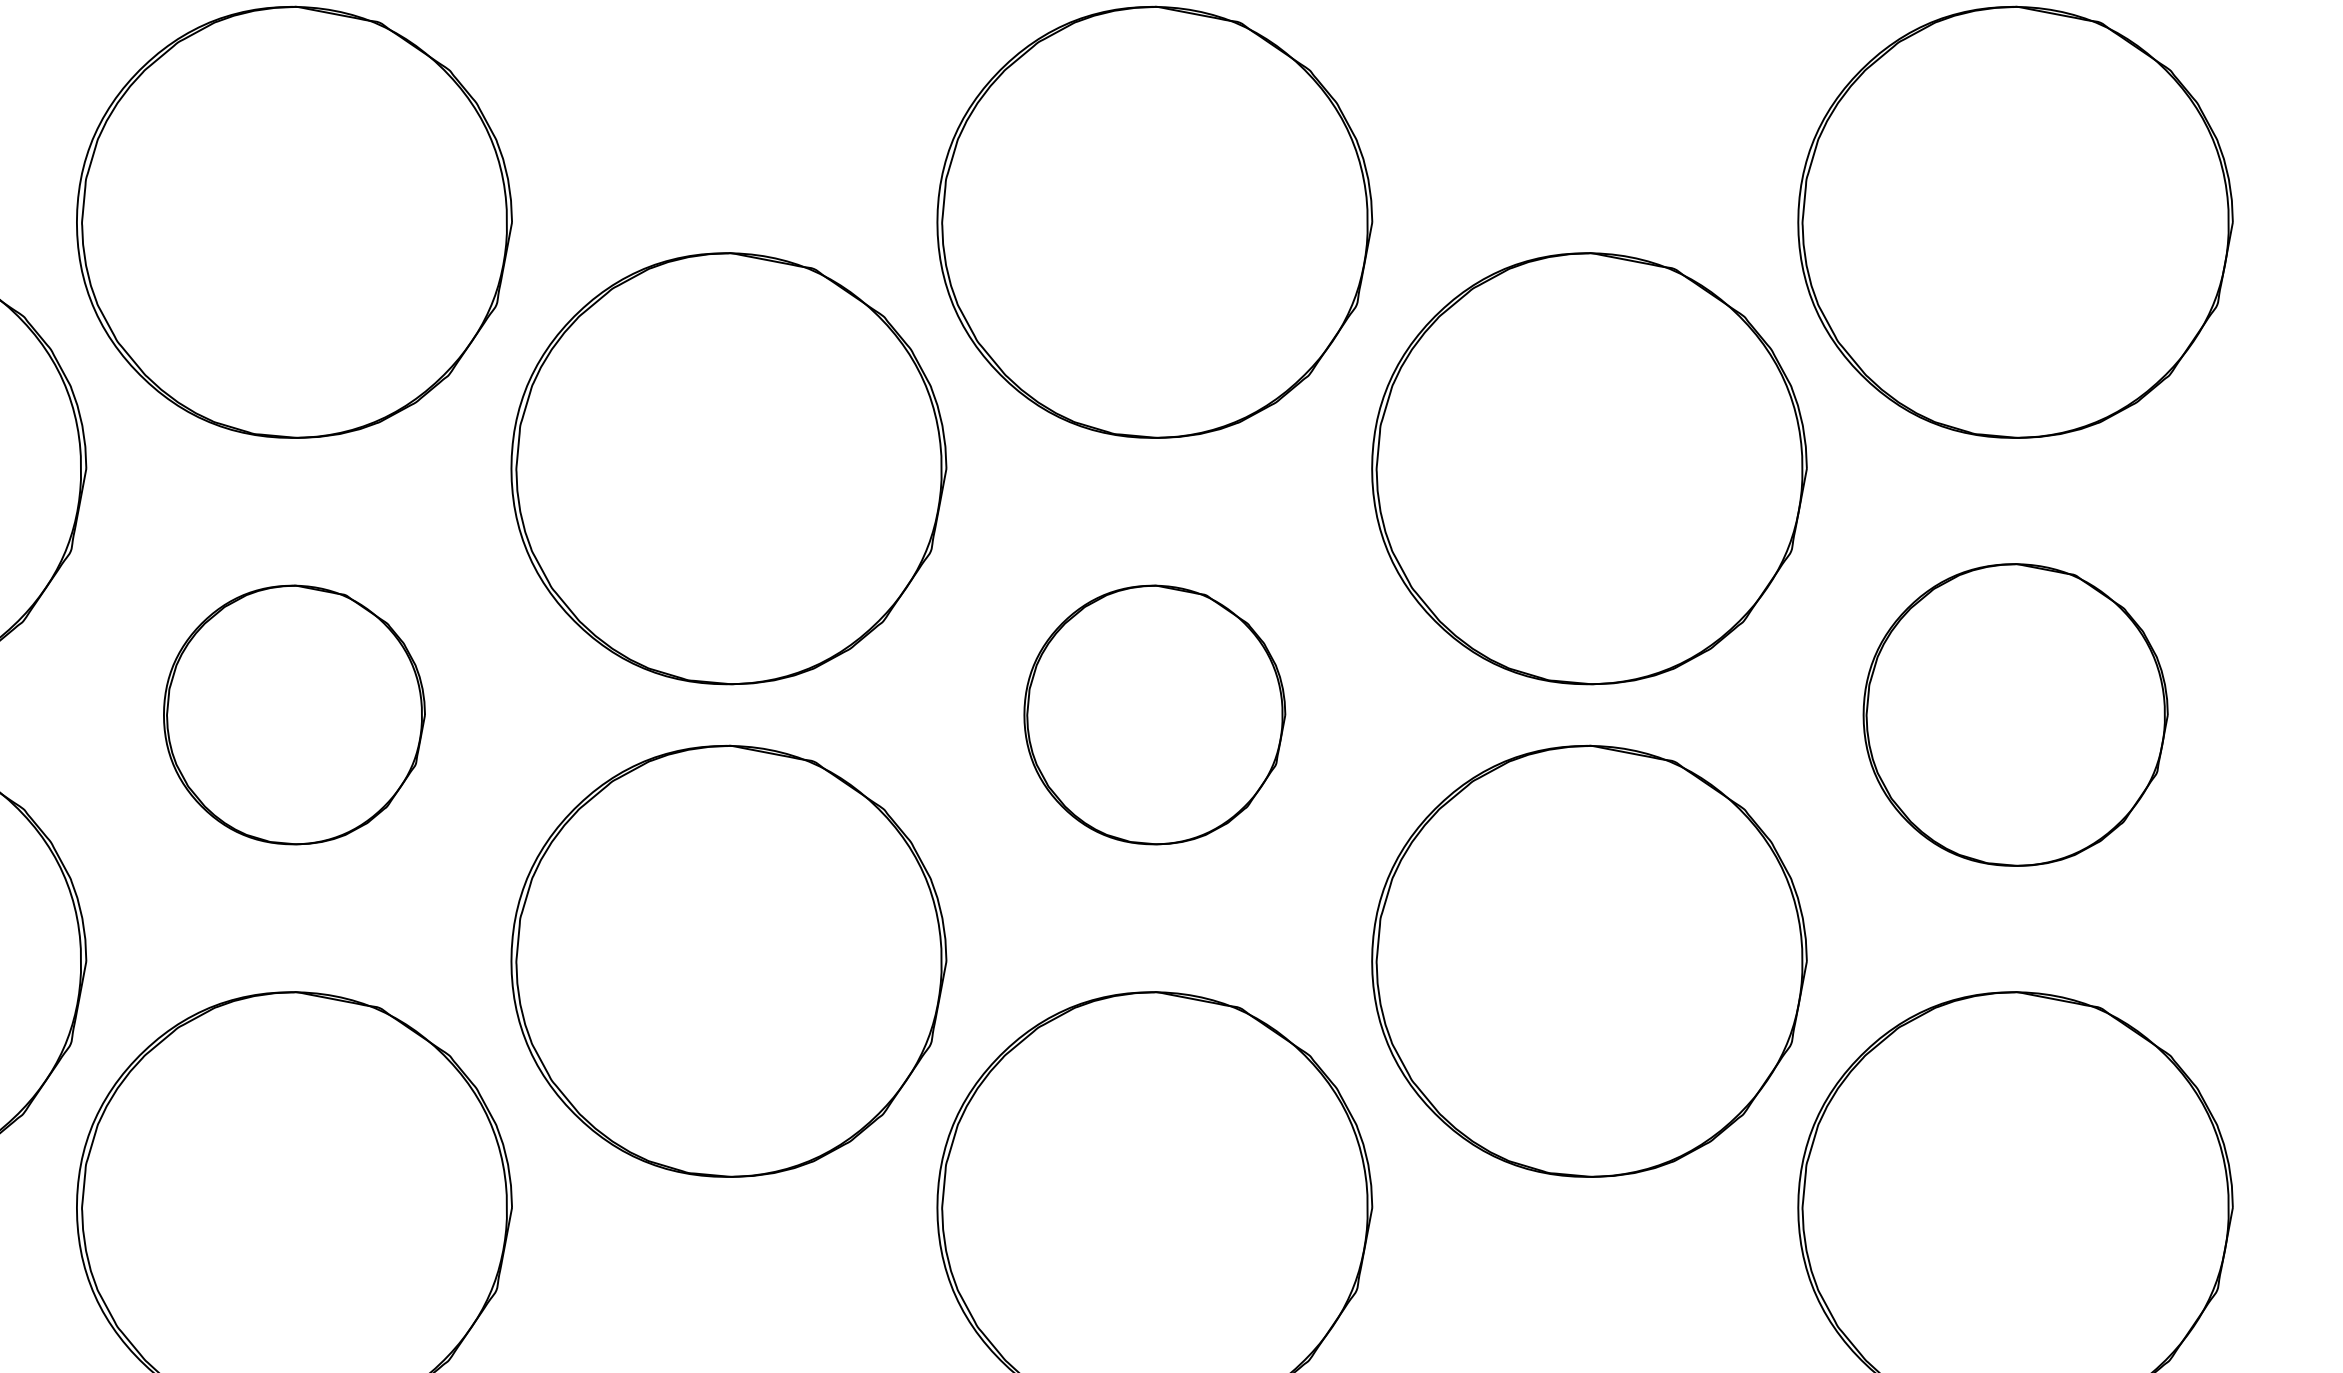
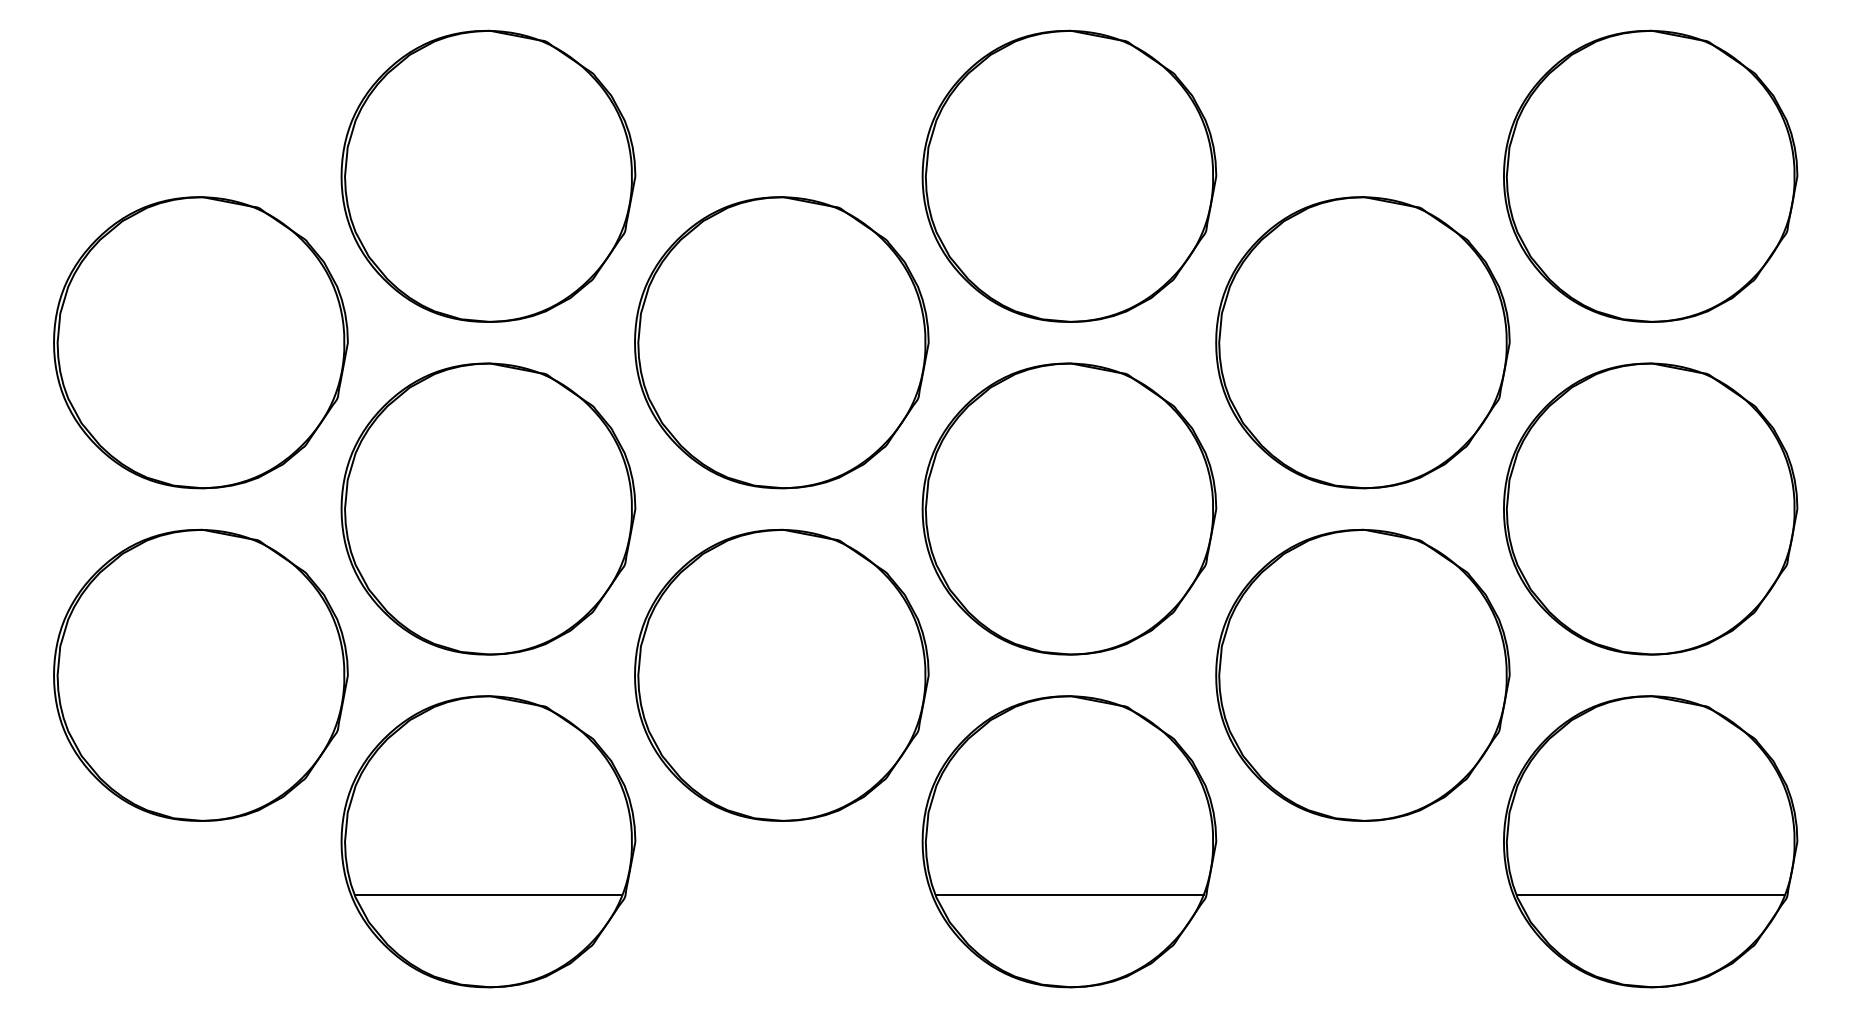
part: (294, 714) -> (488, 508), size x1.67
part: (1154, 714) -> (1069, 508), size x1.67
part: (2015, 714) -> (1650, 508), size x1.43
line: (294, 1285) -> (488, 894), added
line: (1154, 1285) -> (1069, 894), added
line: (2015, 1285) -> (1650, 894), added

